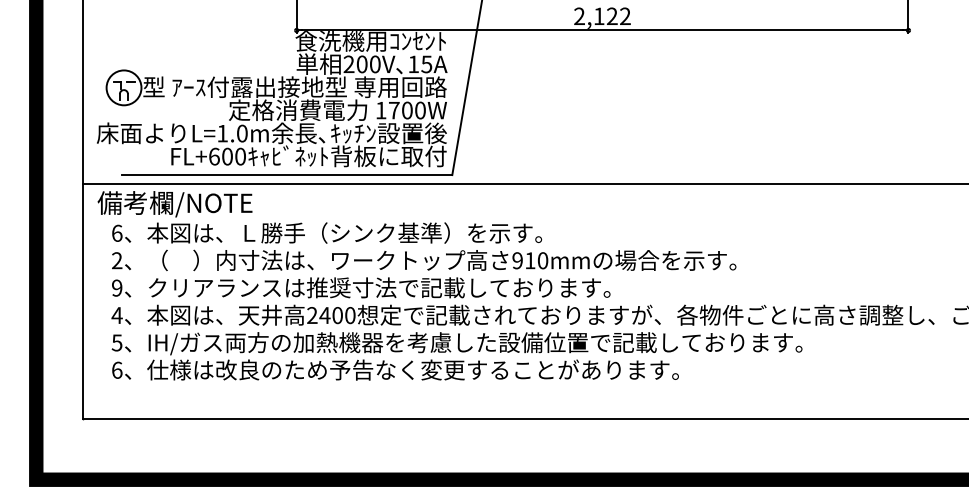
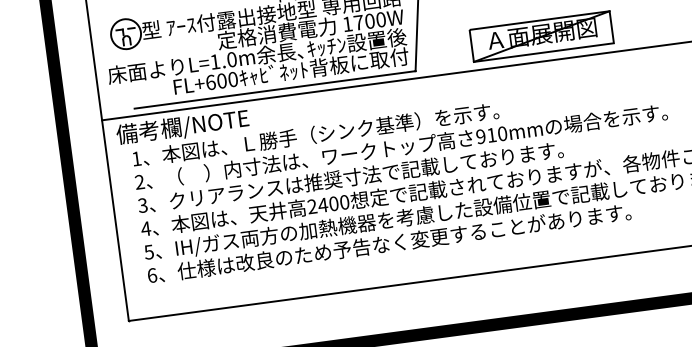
part: (603, 154) -> (542, 36), added
text: (117, 232) -> (136, 158), 6 -> 1
text: (116, 287) -> (142, 205), 9 -> 3

